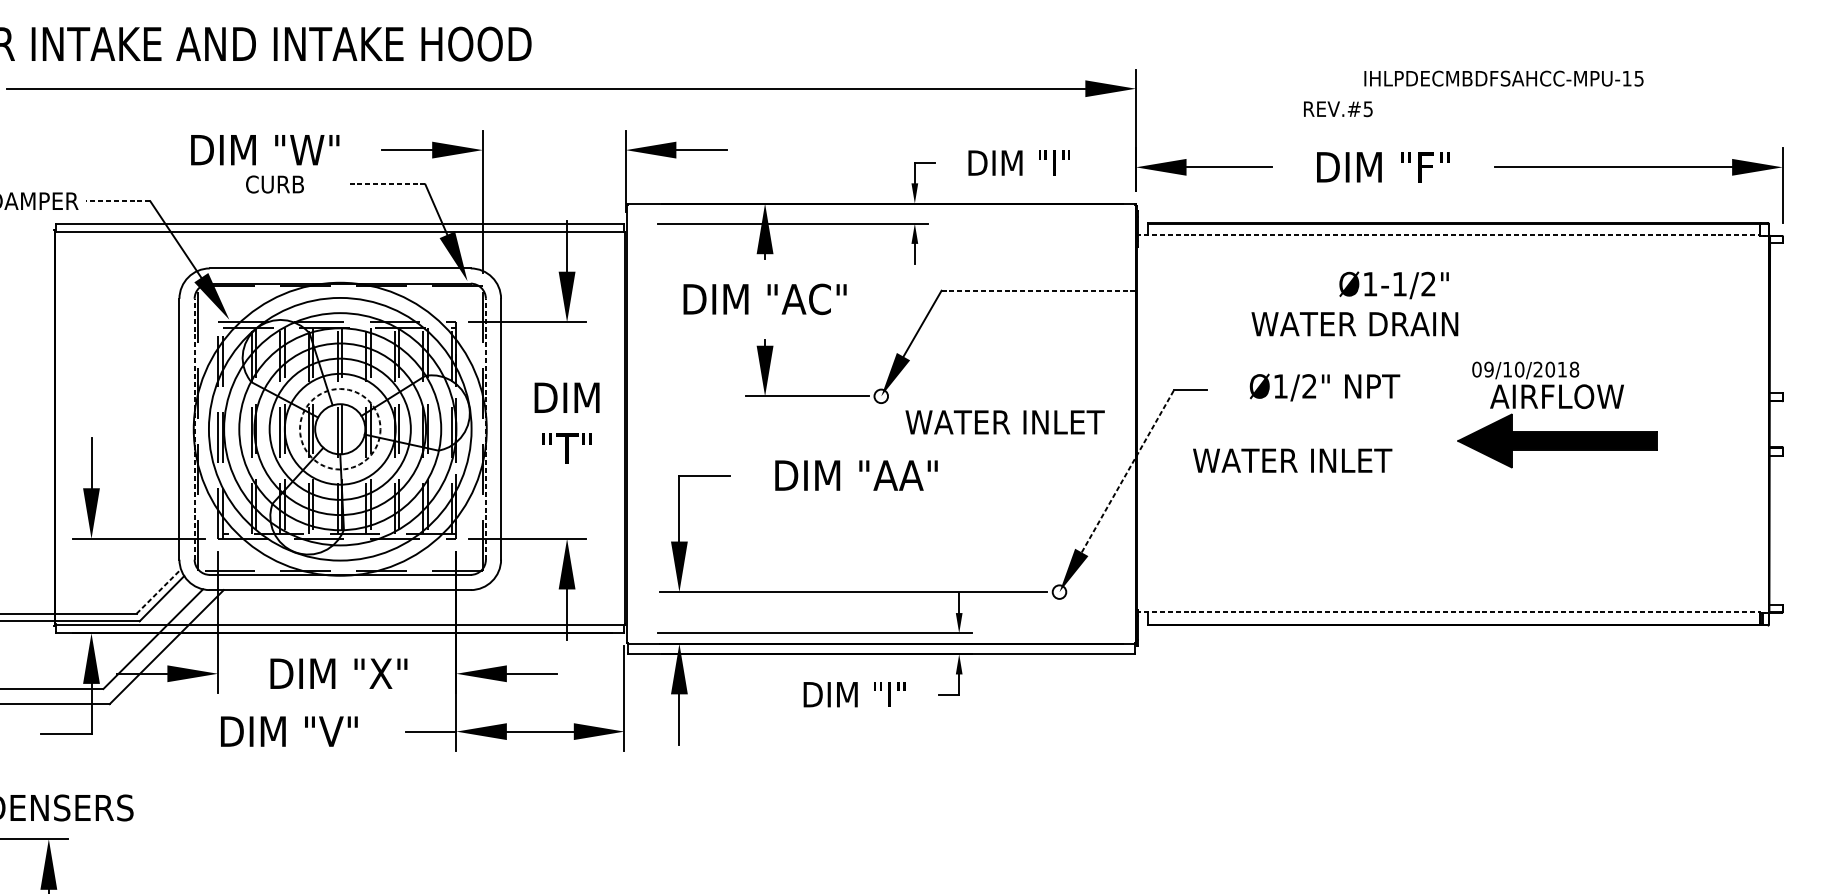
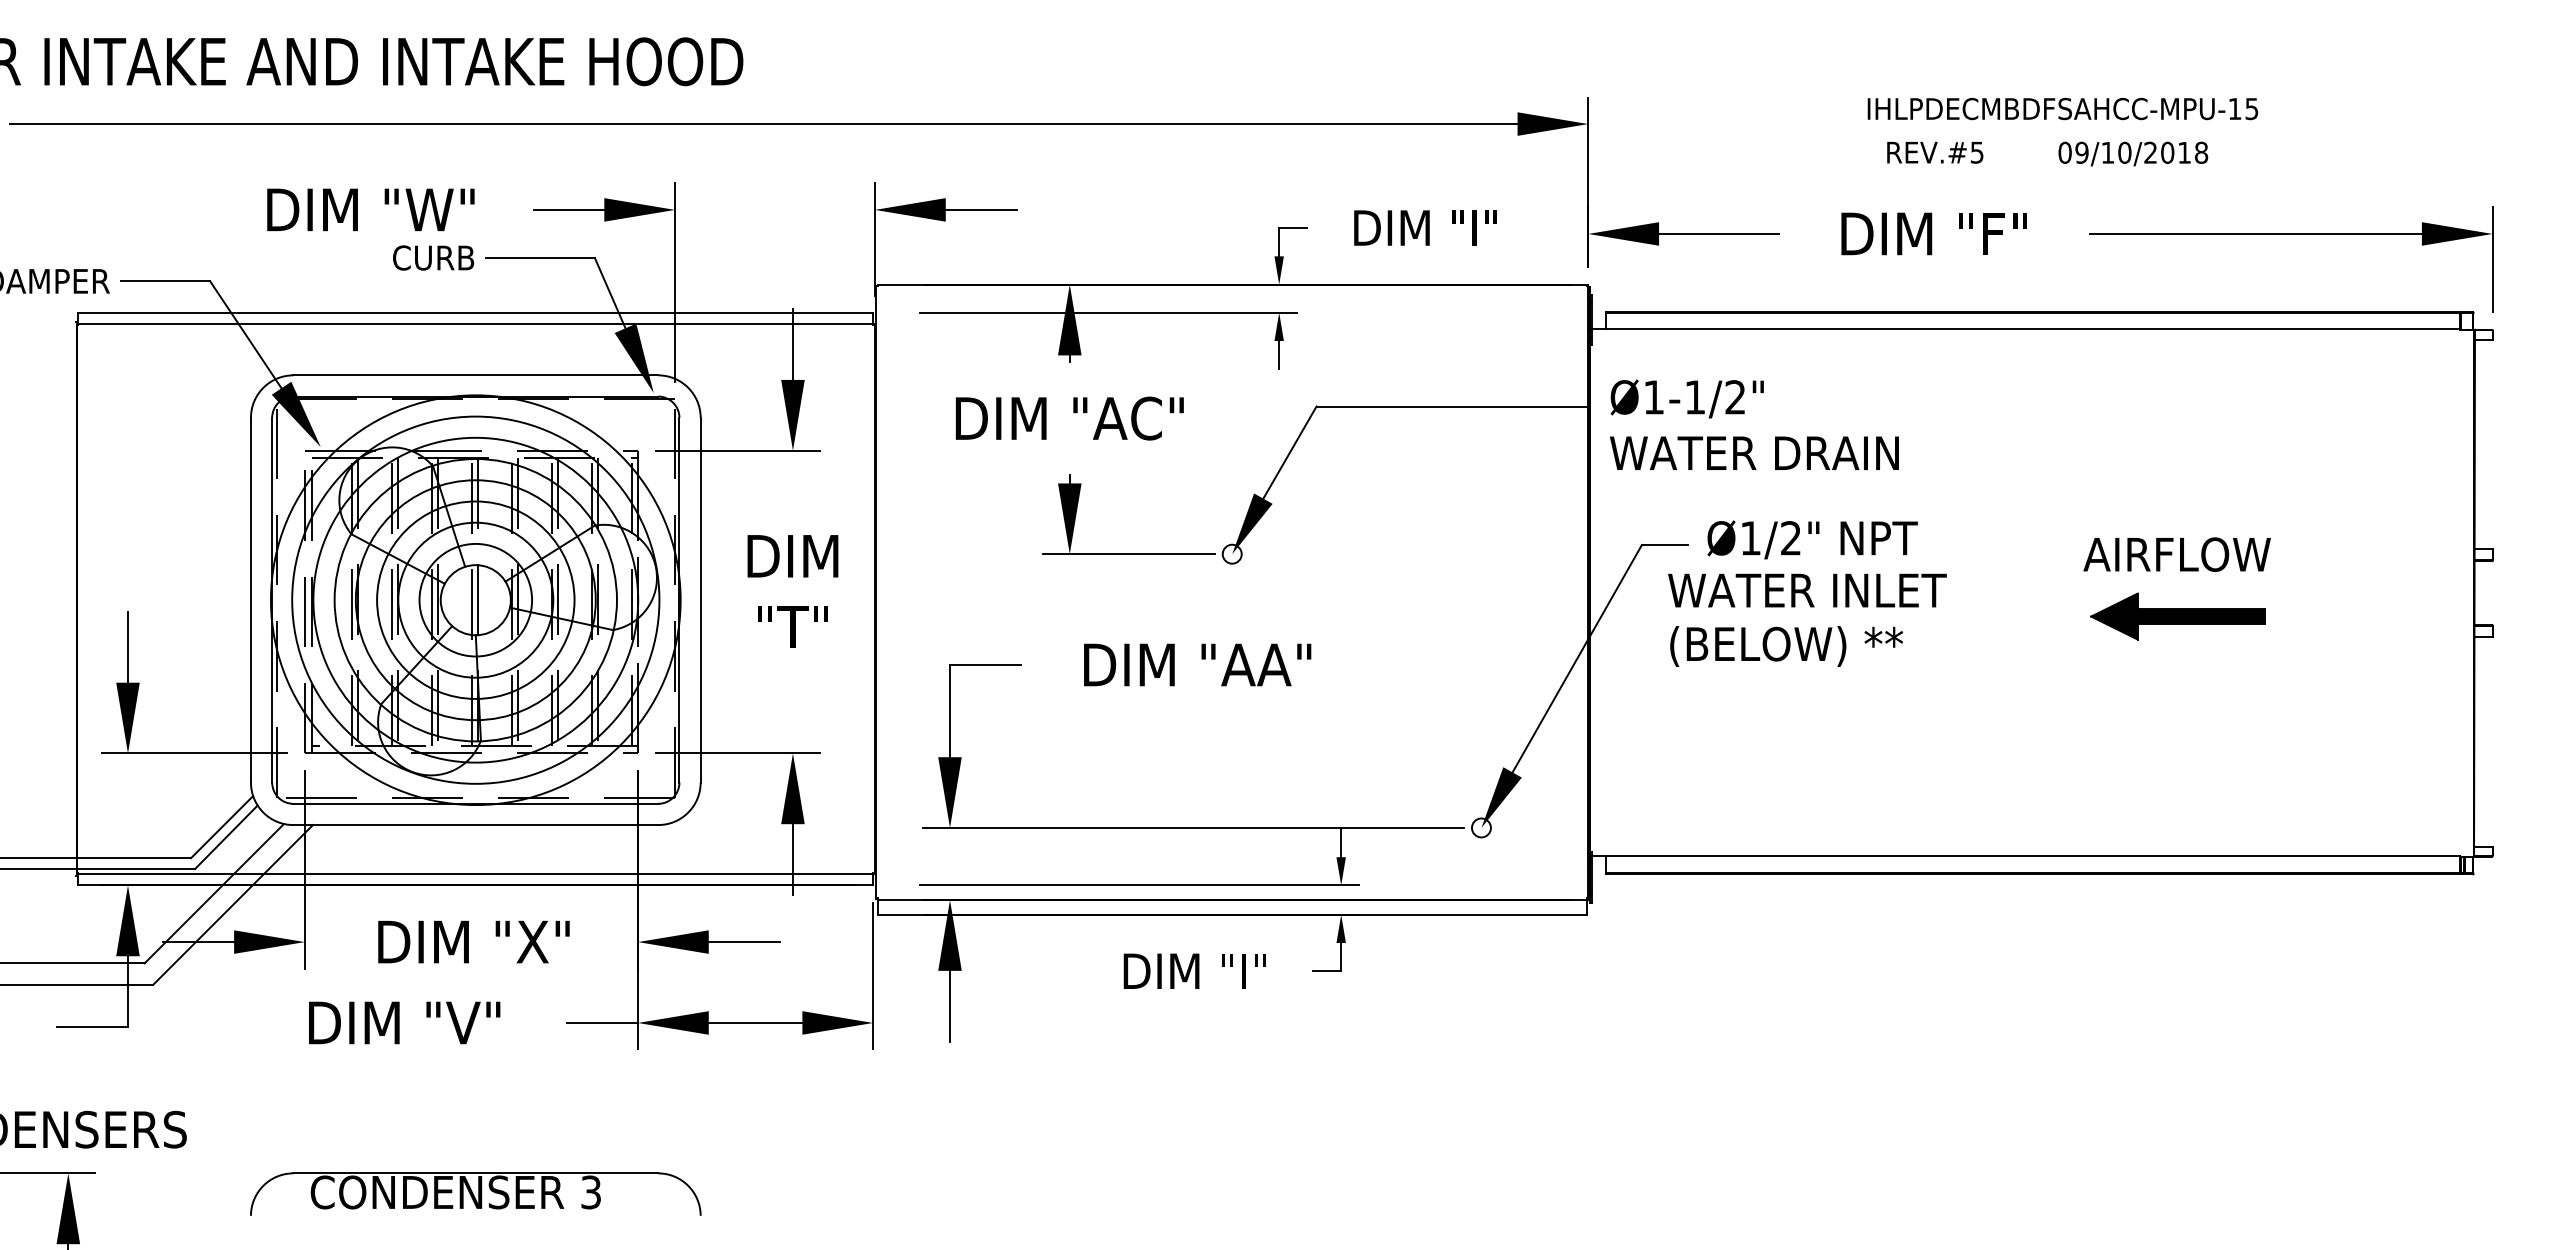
text: (1503, 78) -> (2062, 108), moved
text: (1338, 109) -> (1935, 152), moved
text: (274, 184) -> (433, 257), moved
line: (385, 184) -> (539, 257), dashed -> solid
line: (118, 201) -> (165, 281), dashed -> solid
line: (1447, 235) -> (2024, 329), dashed -> solid
text: (1393, 285) -> (1686, 398), moved
line: (1038, 290) -> (1452, 406), dashed -> solid
text: (1354, 323) -> (1754, 452), moved
text: (1525, 370) -> (2133, 153), moved
text: (1324, 387) -> (1812, 539), moved
text: (1005, 422) -> (1807, 590), moved
line: (194, 428) -> (272, 599), dashed -> solid
circle: (340, 428) -> (475, 599), dashed -> solid
line: (485, 428) -> (679, 599), dashed -> solid
part: (1557, 440) -> (2177, 616), size x0.62
text: (1292, 462) -> (1807, 646), WATER INLET -> (BELOW) **
line: (1128, 470) -> (1577, 658), dashed -> solid
line: (159, 591) -> (222, 827), dashed -> solid
line: (1447, 612) -> (2024, 856), dashed -> solid
part: (340, 853) -> (475, 1193), added

